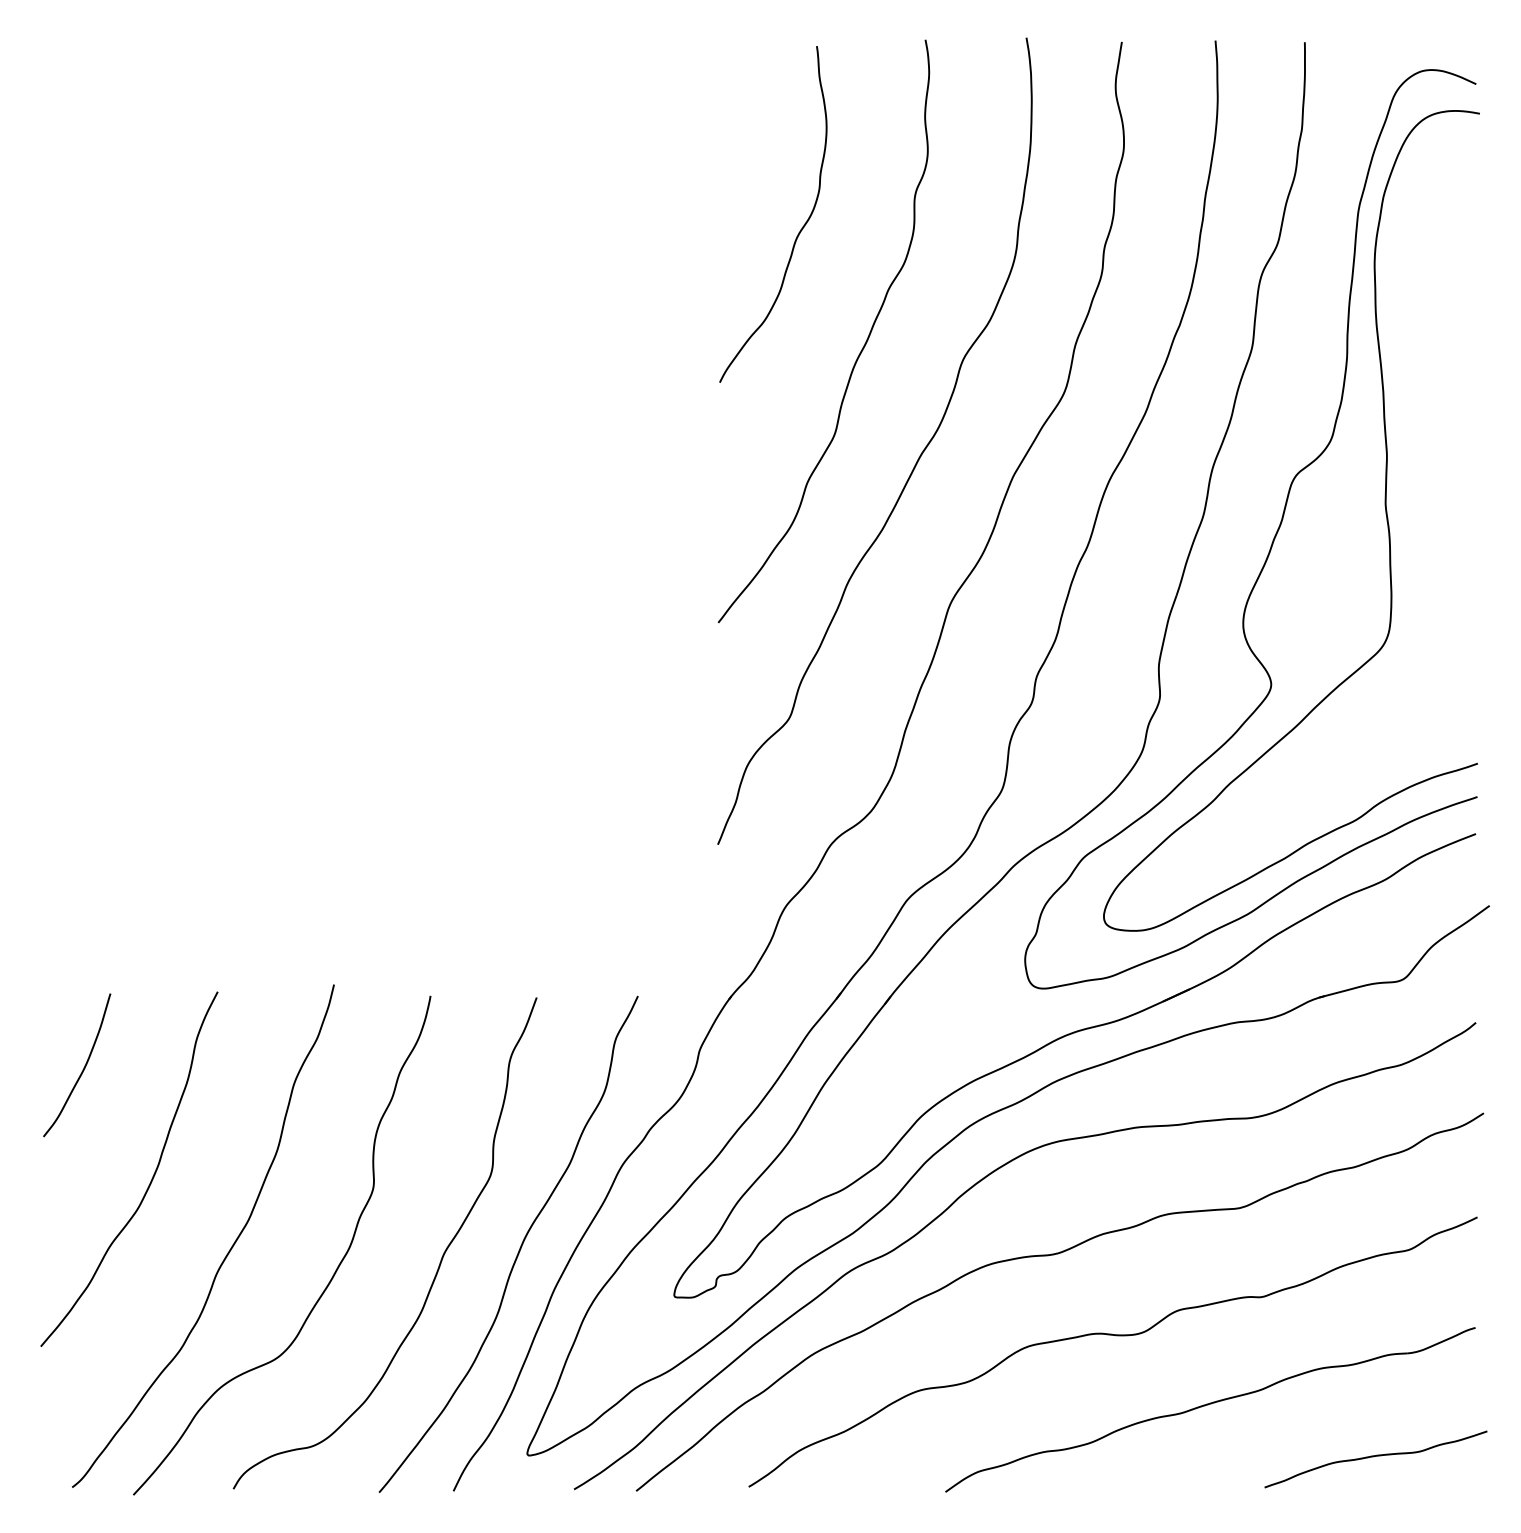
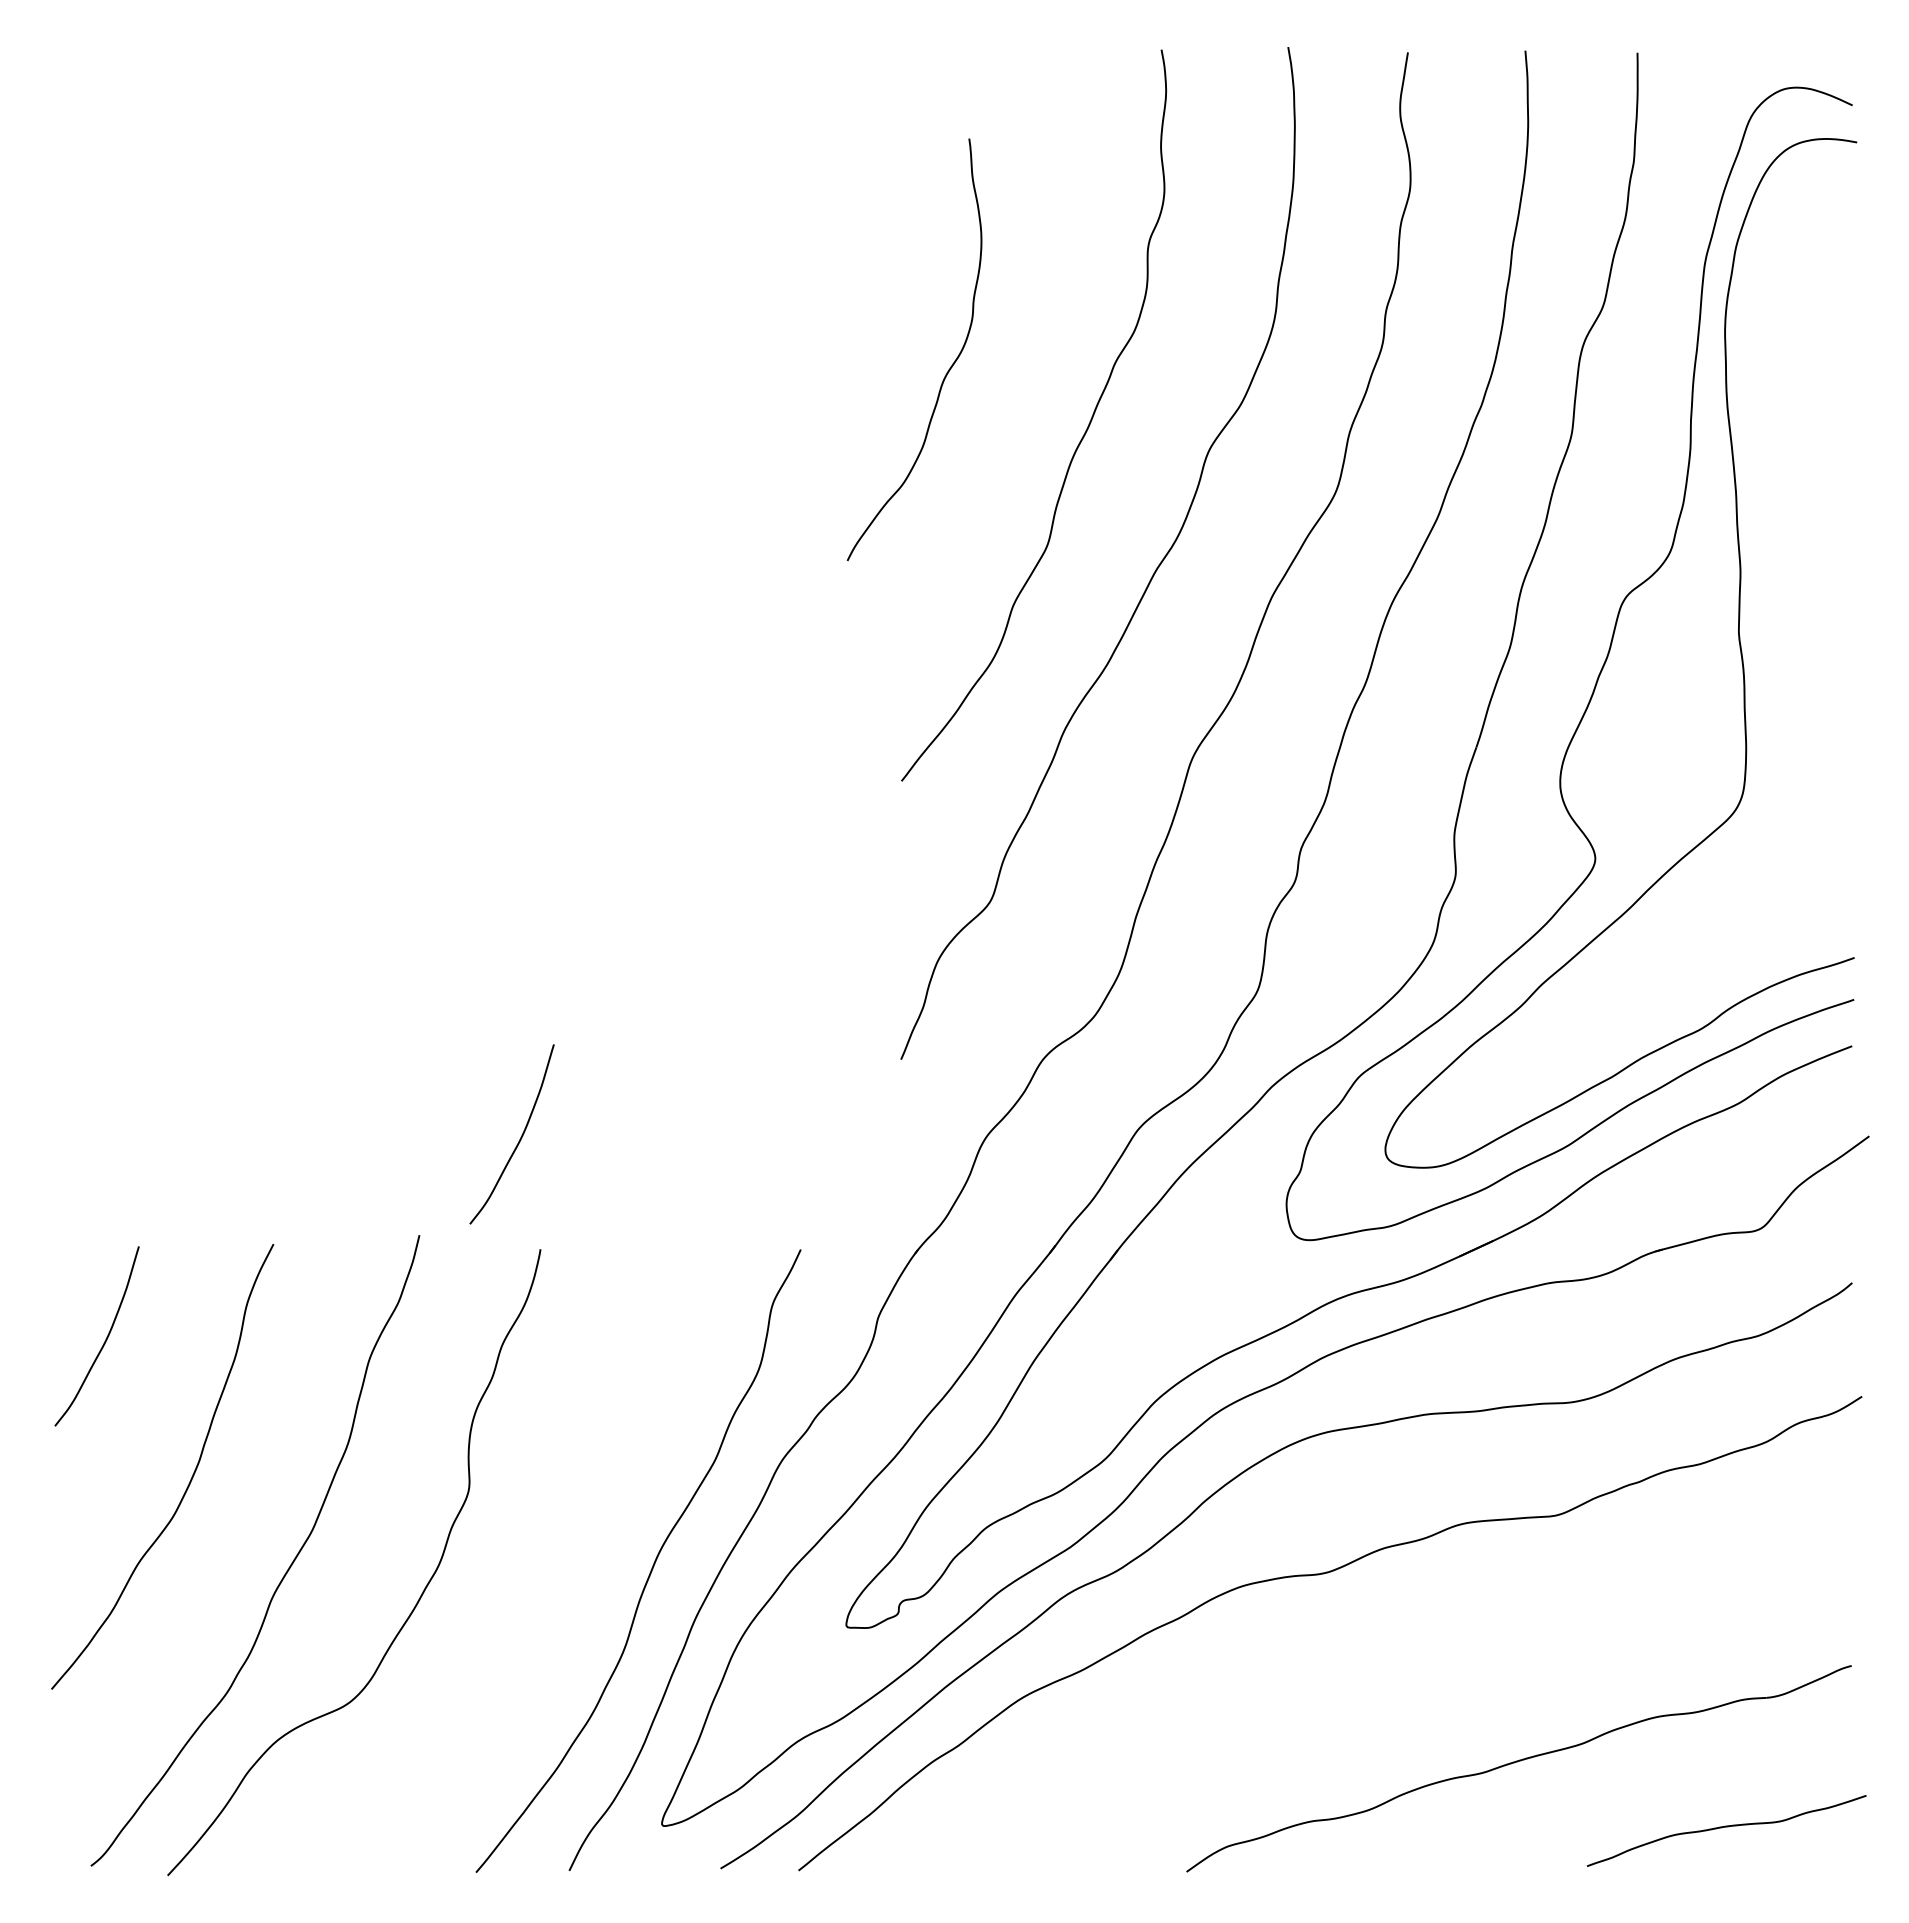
curve: (798, 232) -> (946, 372), moved
curve: (413, 908) -> (519, 1139), added
curve: (440, 1261) -> (552, 1582), removed
curve: (1117, 1336) -> (1402, 1676), removed

